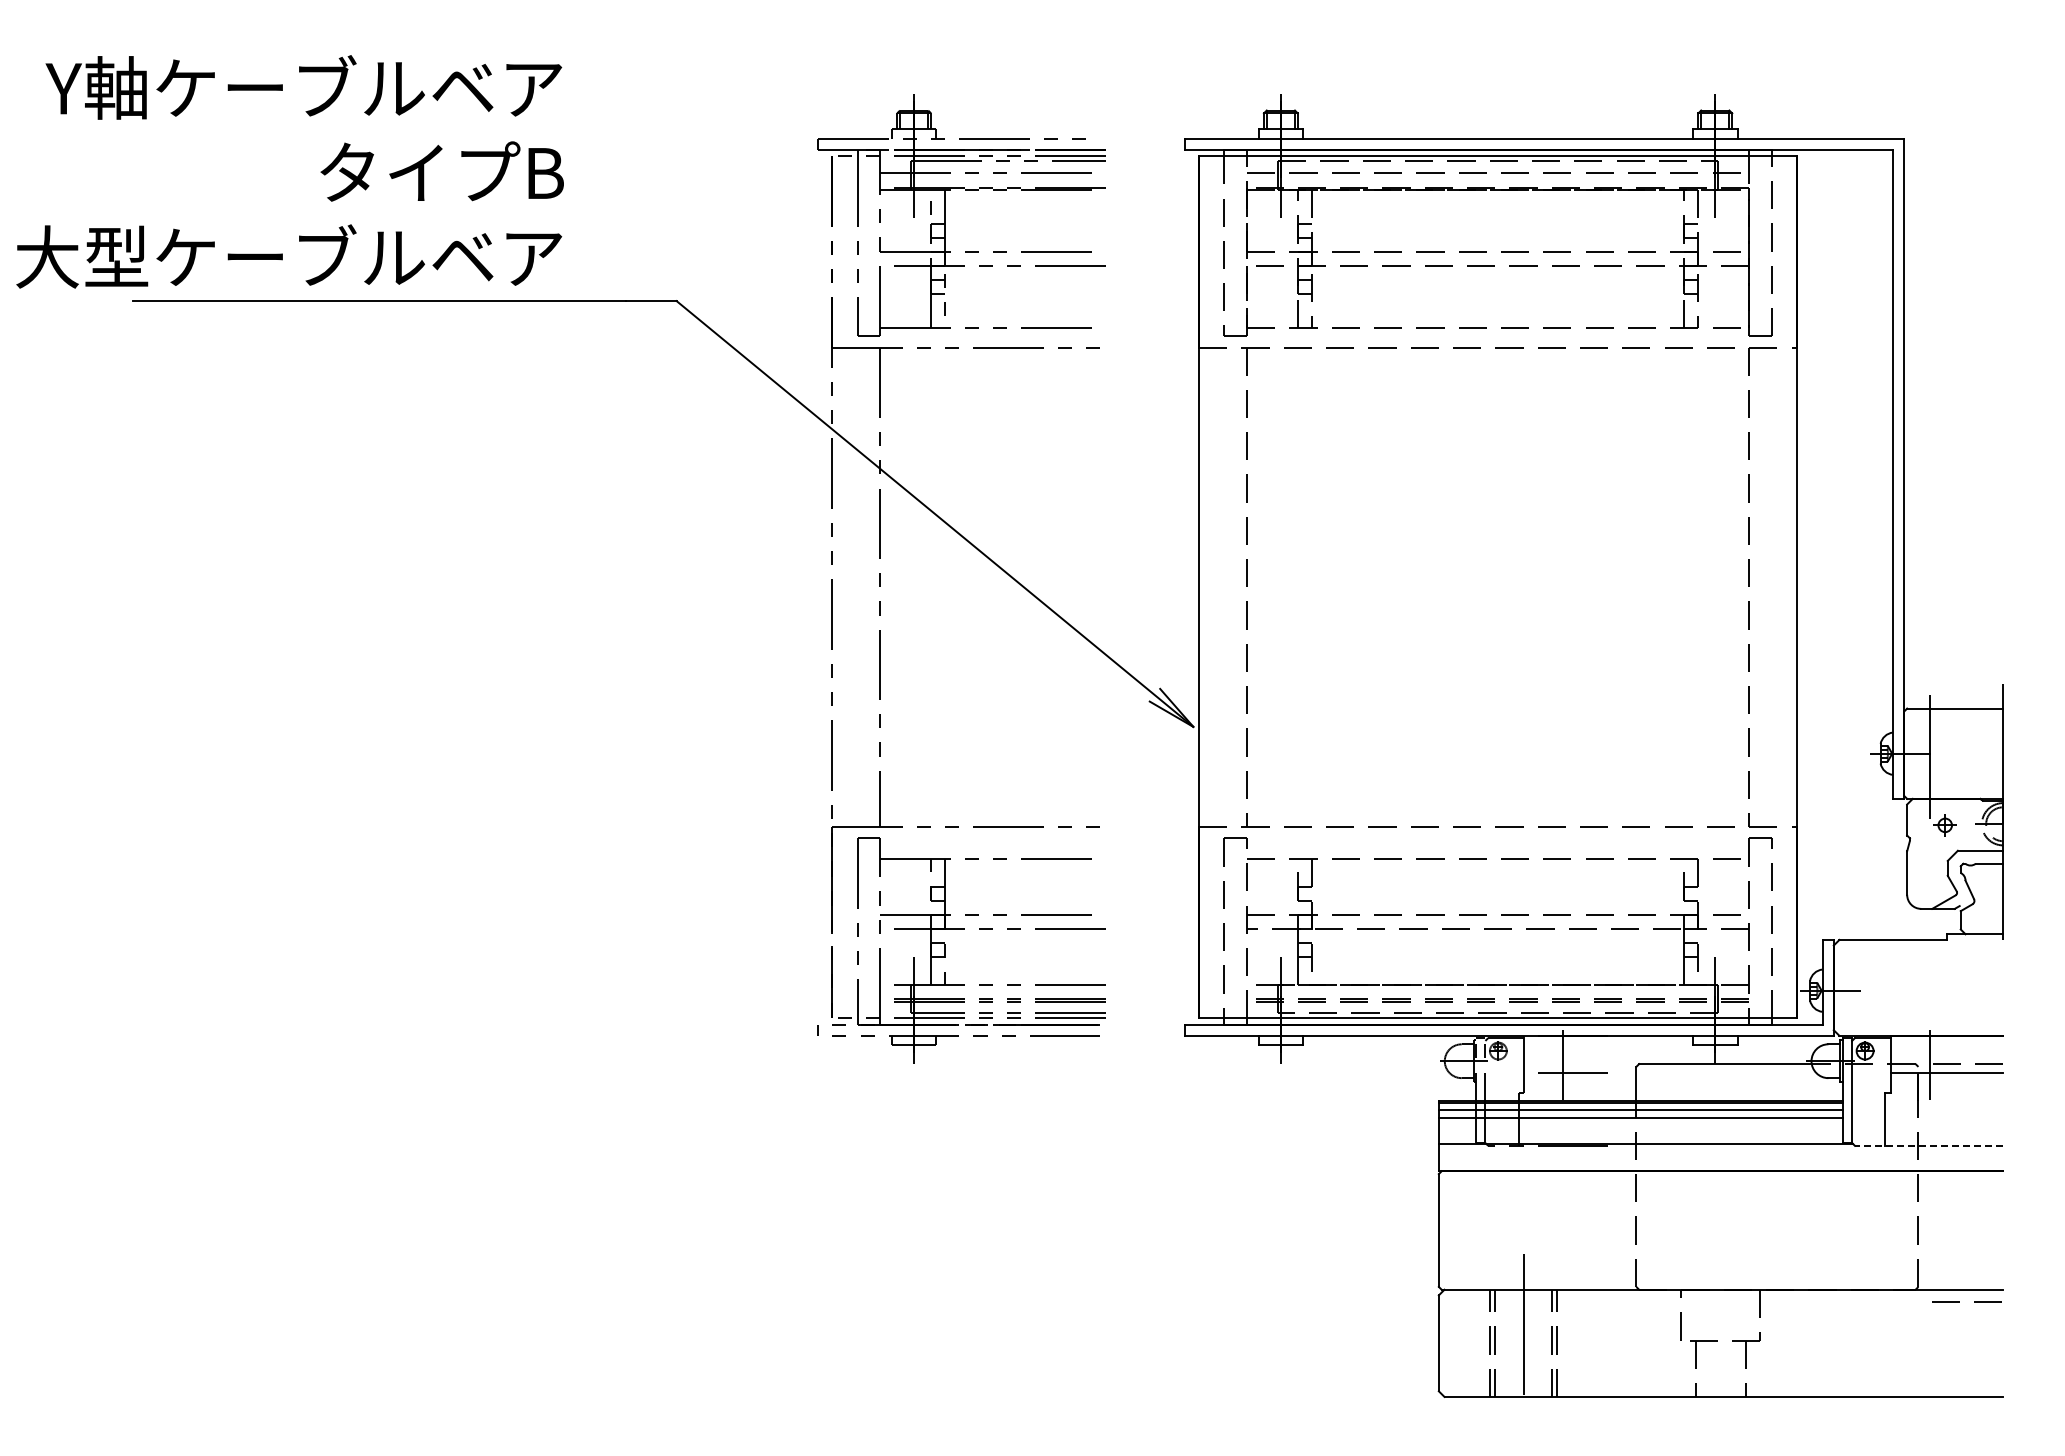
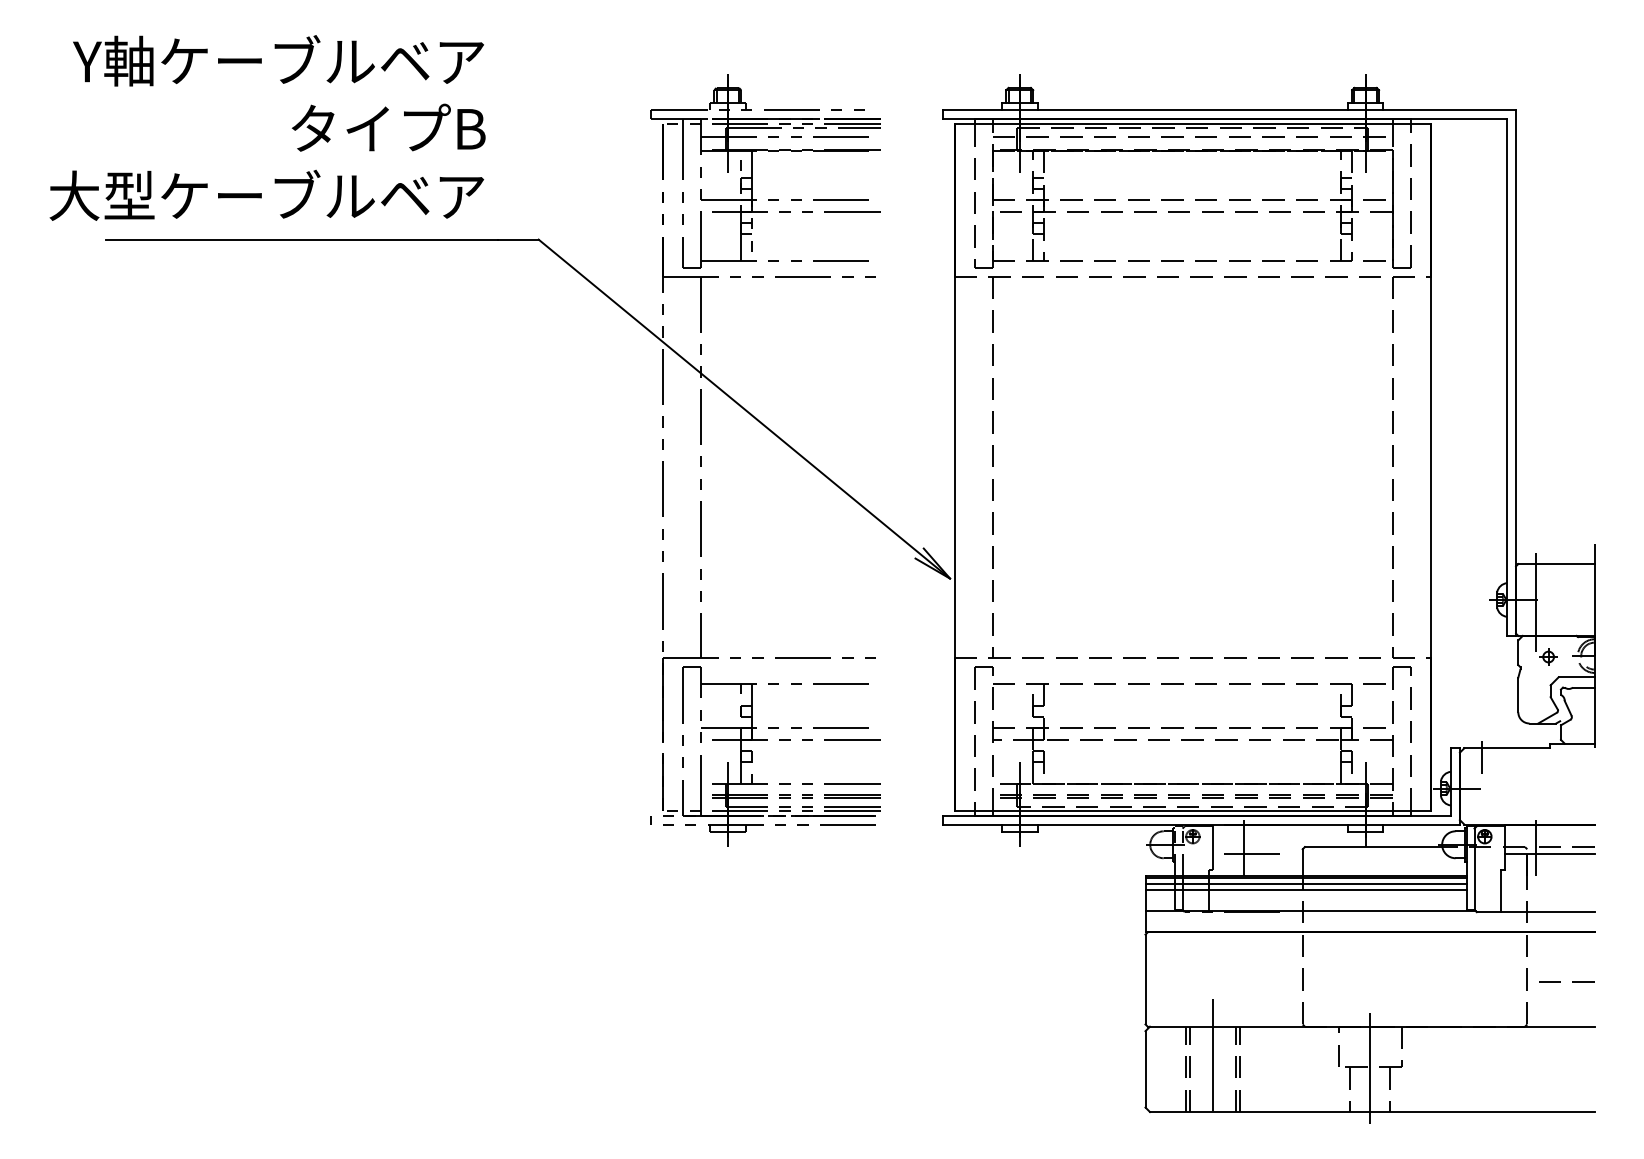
text: (289, 171) -> (267, 127), moved
line: (1862, 951) -> (1482, 757), added
line: (1928, 1145) -> (1535, 911), dashed -> solid
line: (1959, 1301) -> (1560, 981), moved
line: (1720, 1341) -> (1369, 1067), added

